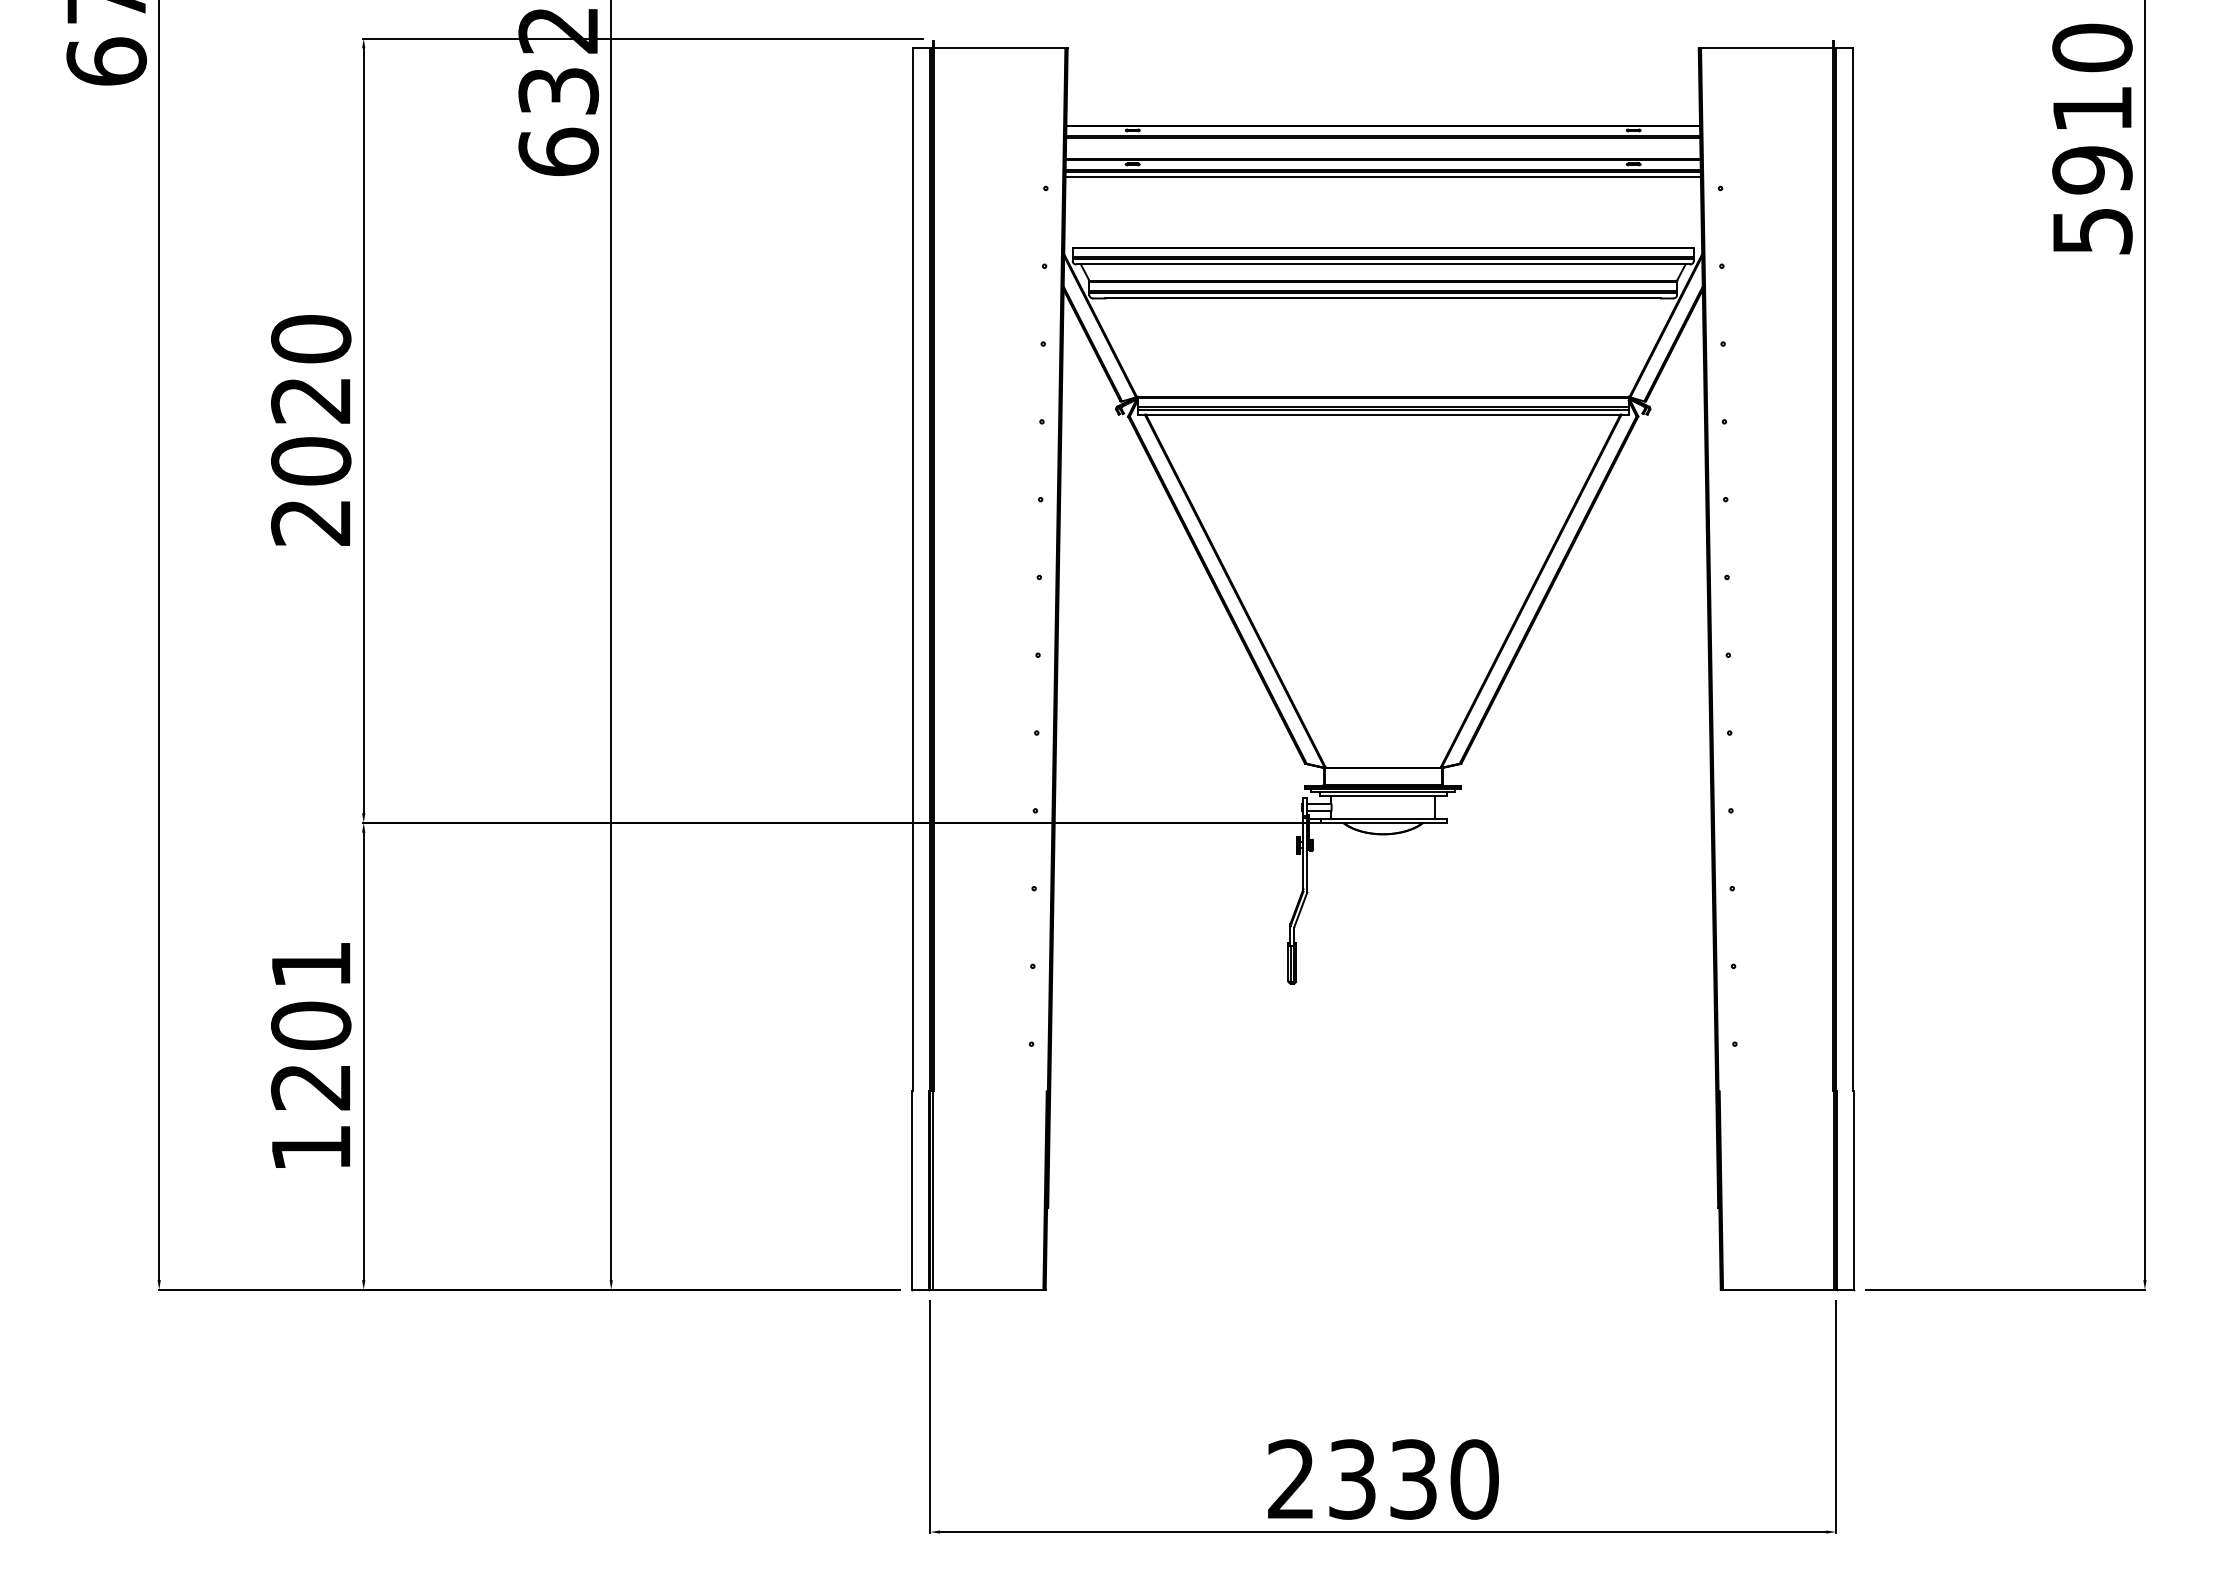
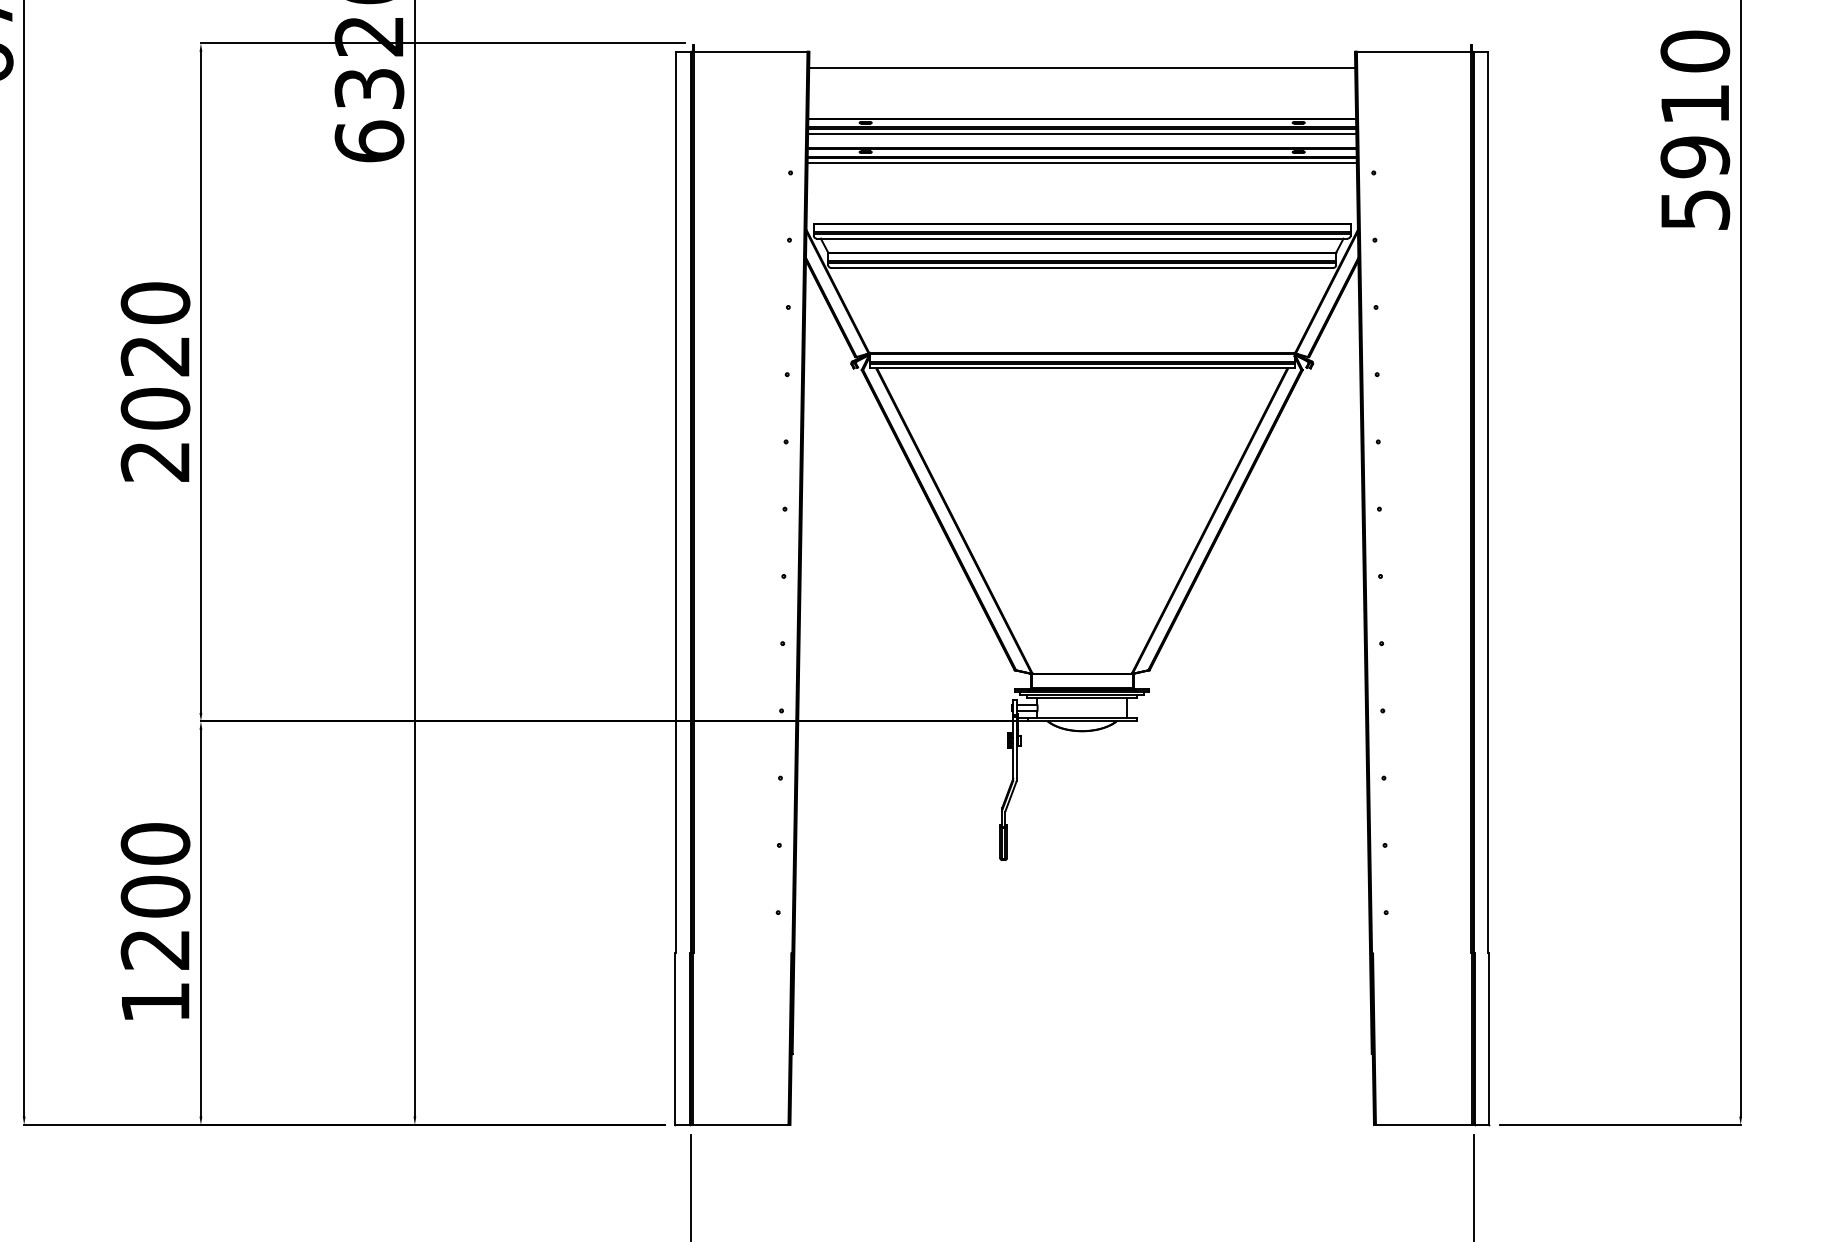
line: (1383, 66) -> (1082, 67), added
line: (1383, 143) -> (1082, 134), added
text: (311, 964) -> (155, 843), 1201 -> 1200

